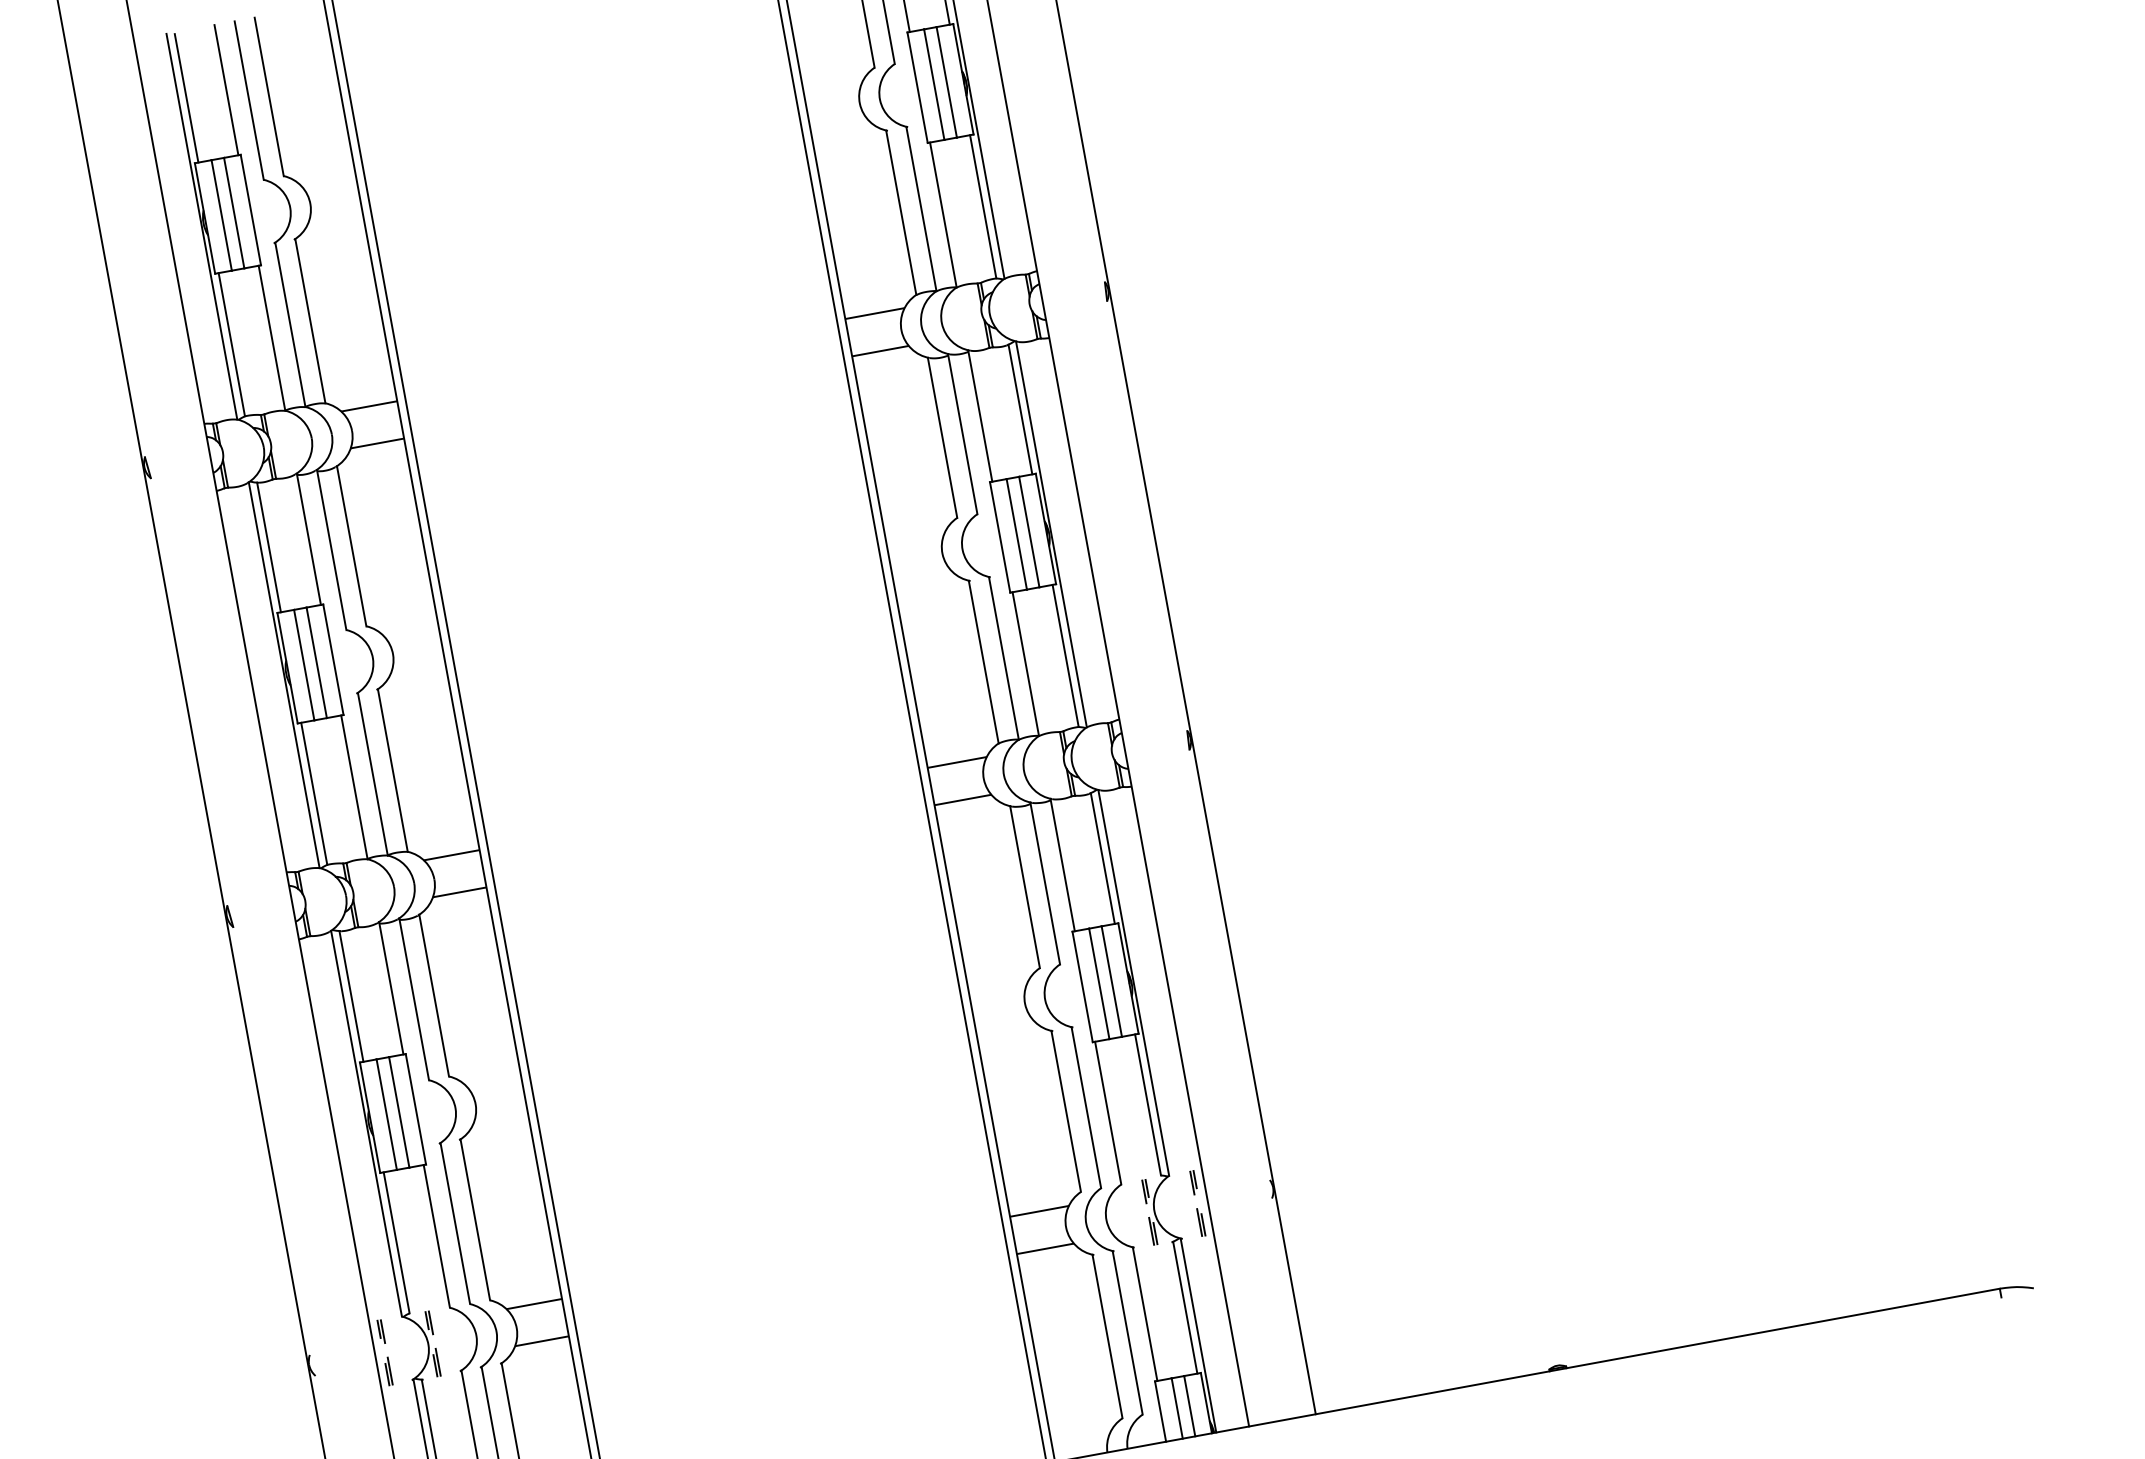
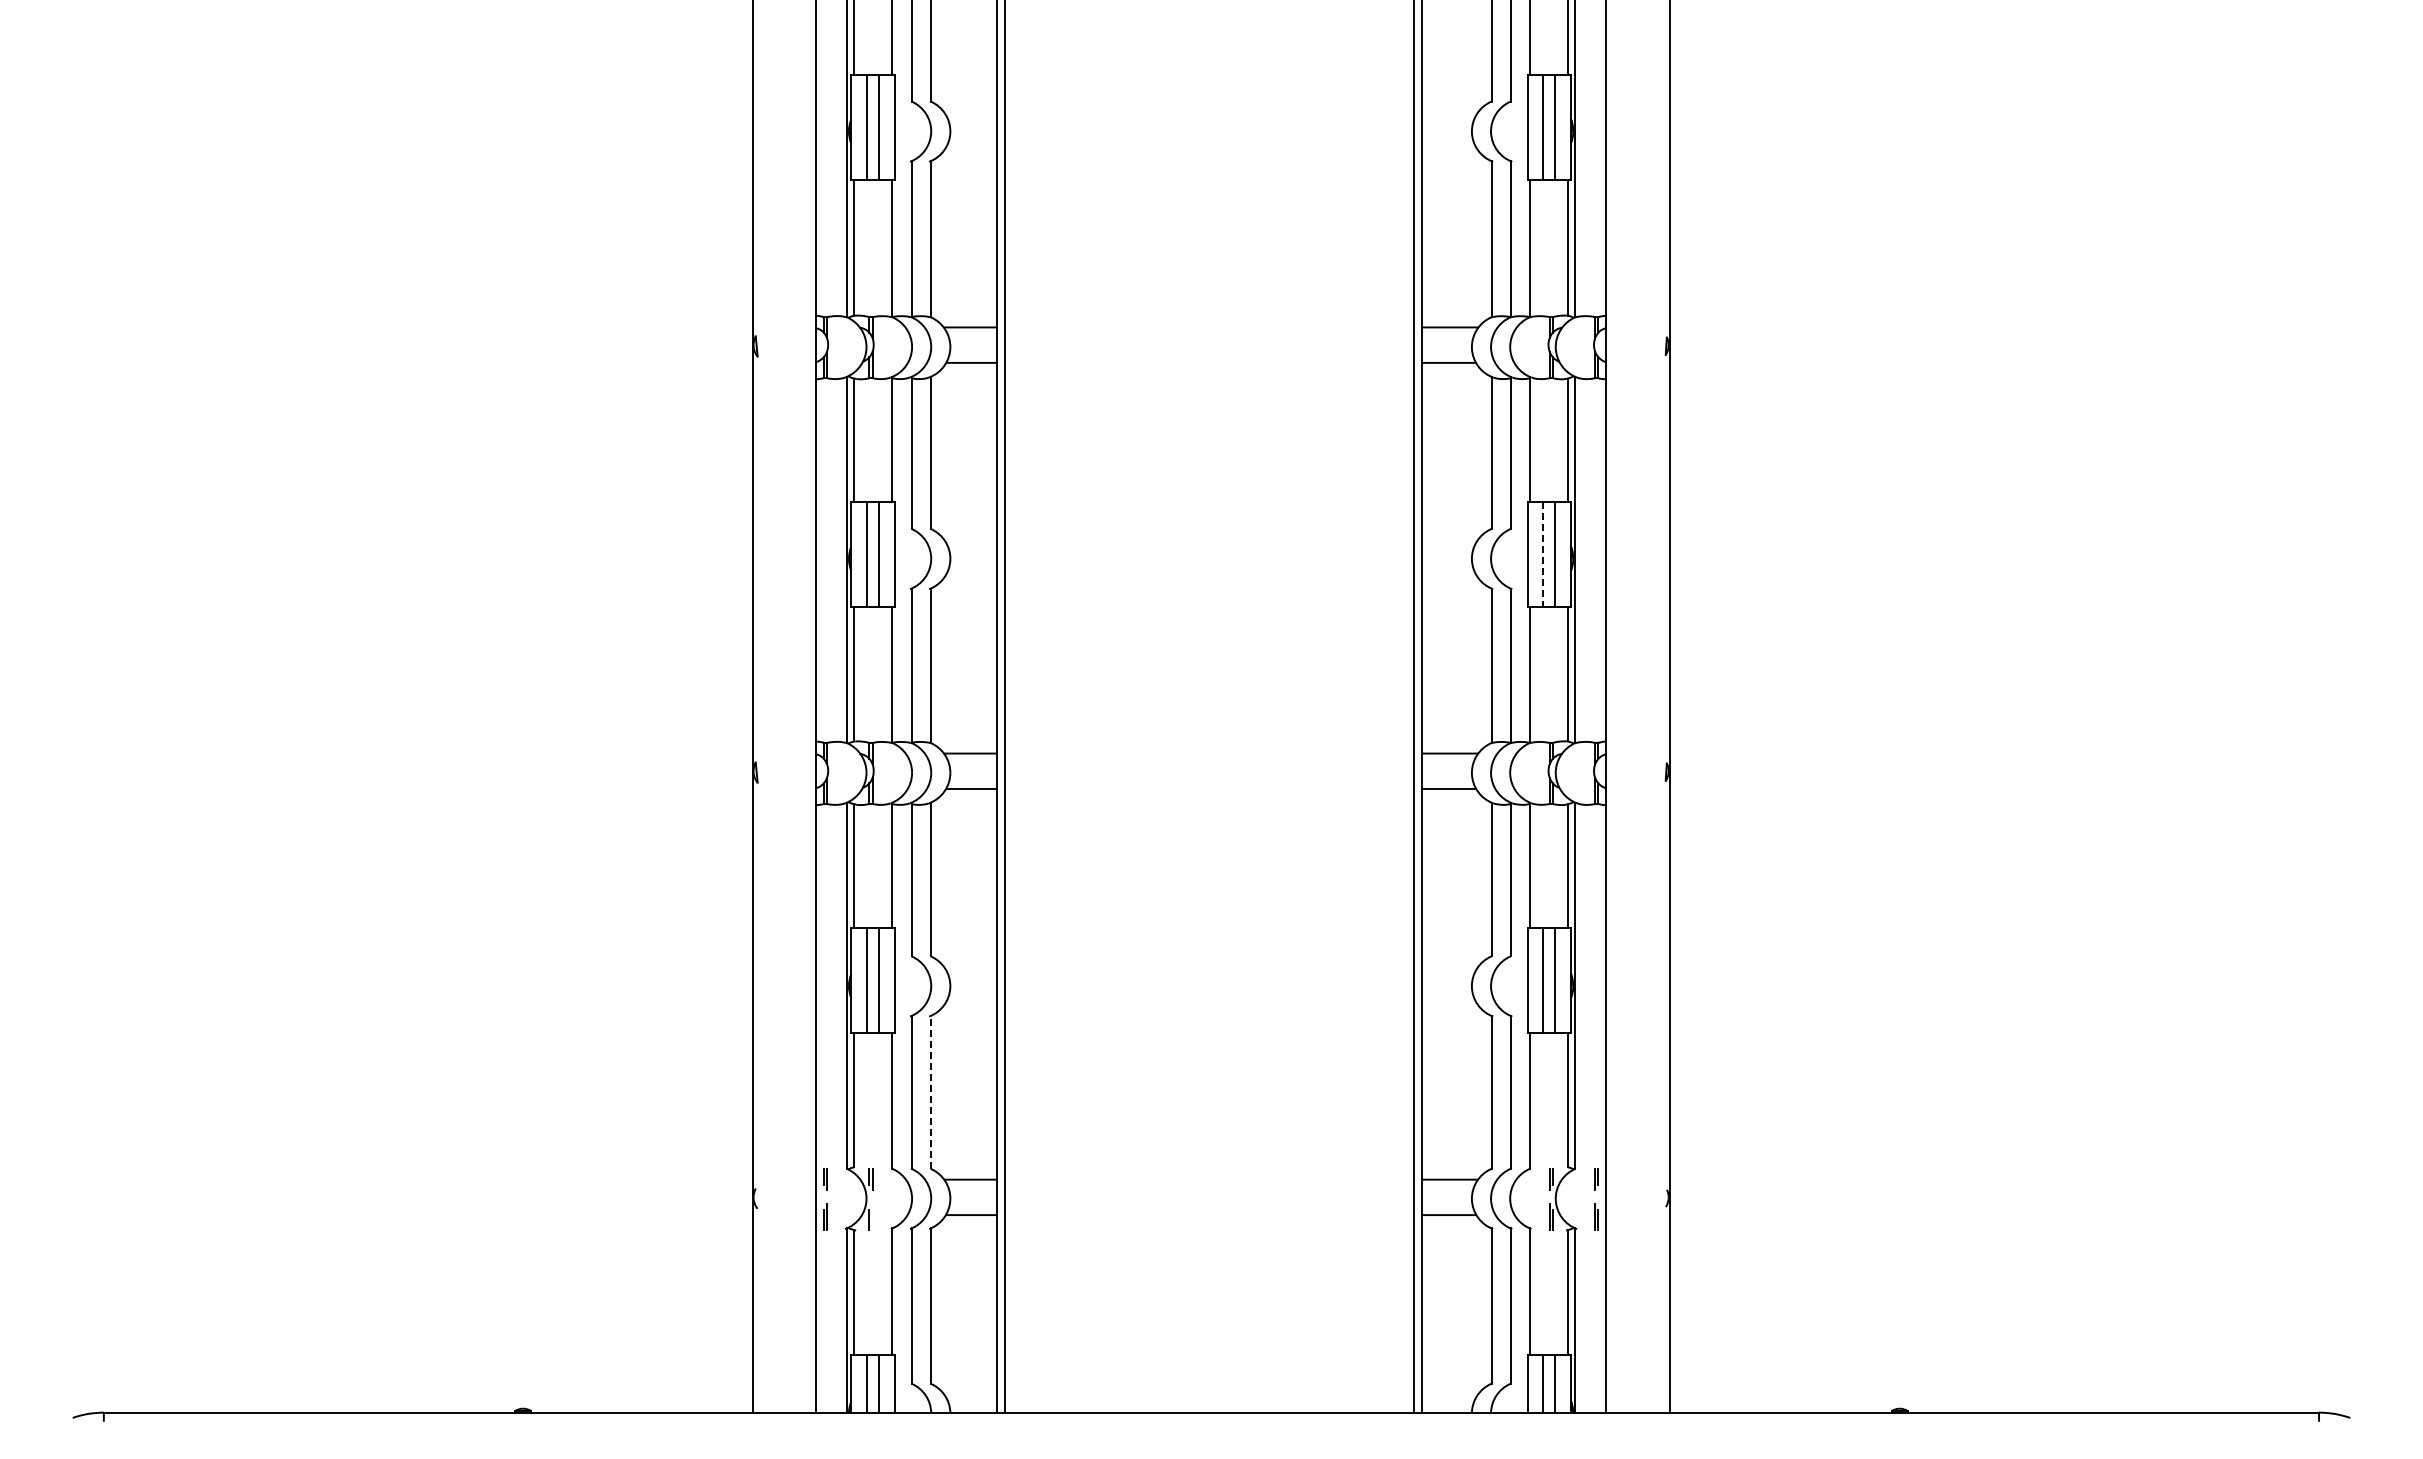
line: (1016, 534) -> (1543, 554), solid -> dashed
line: (475, 1218) -> (930, 1091), solid -> dashed
line: (438, 1361) -> (872, 1216), removed

